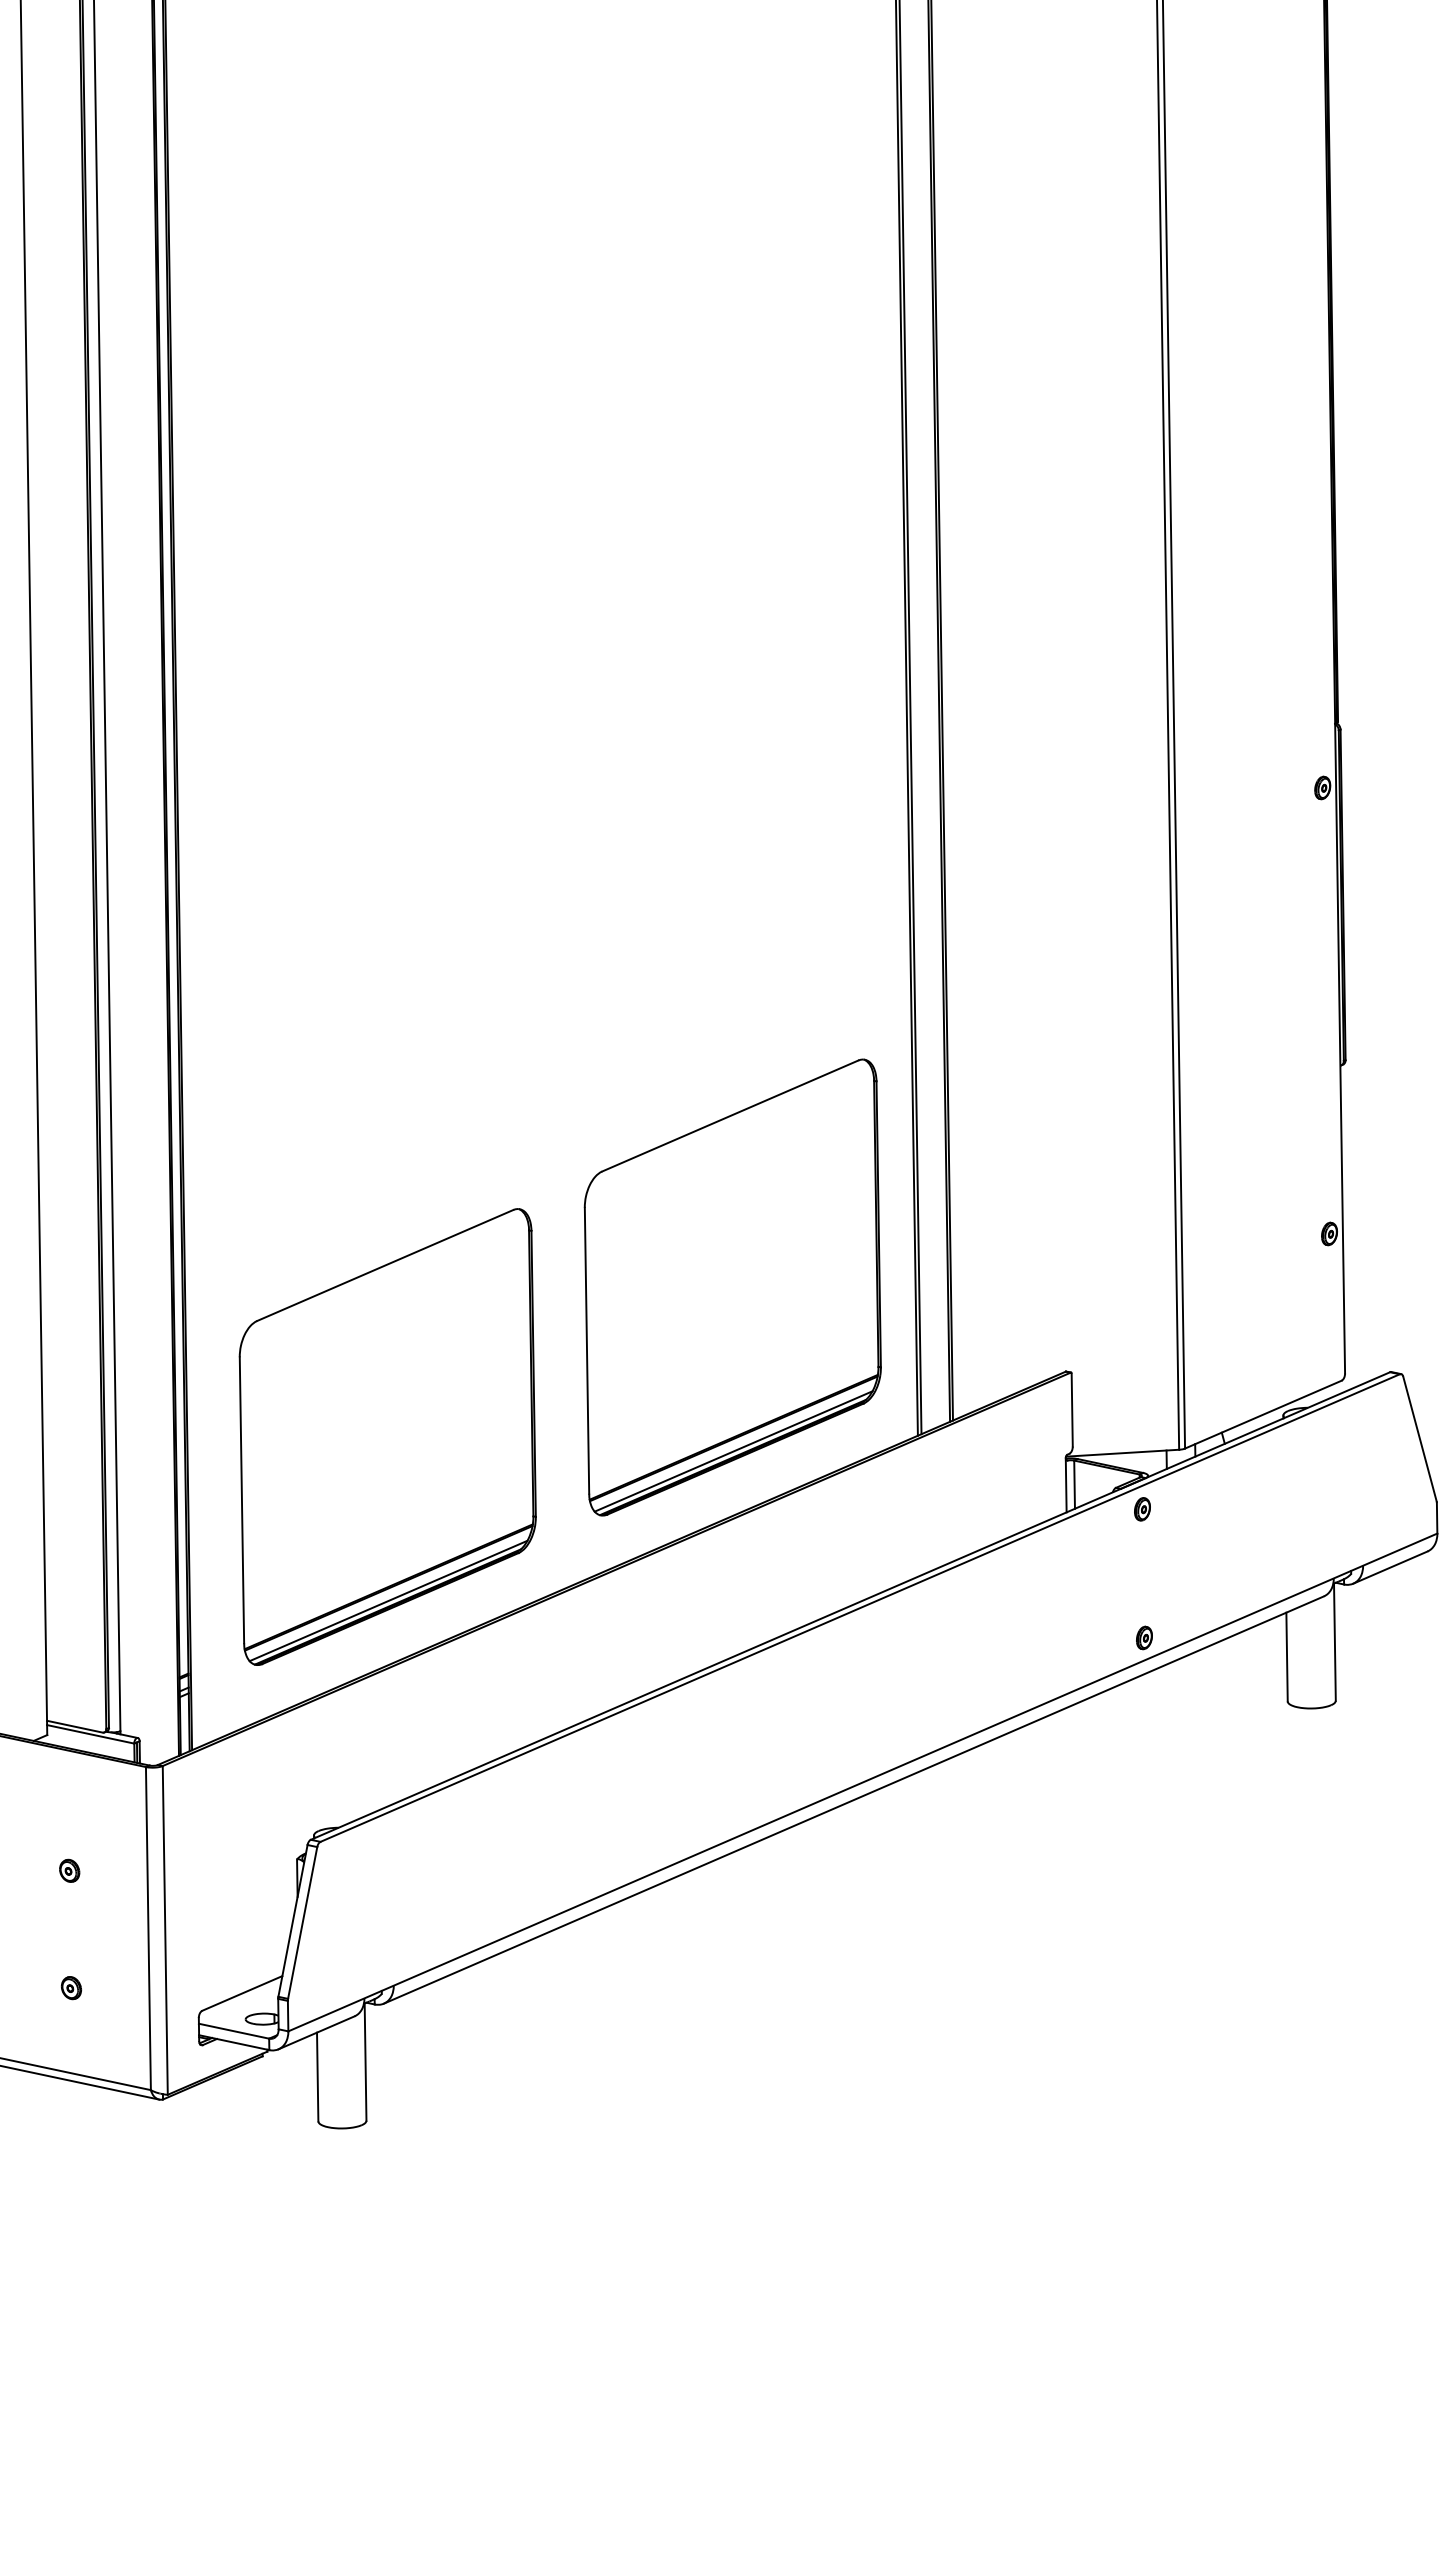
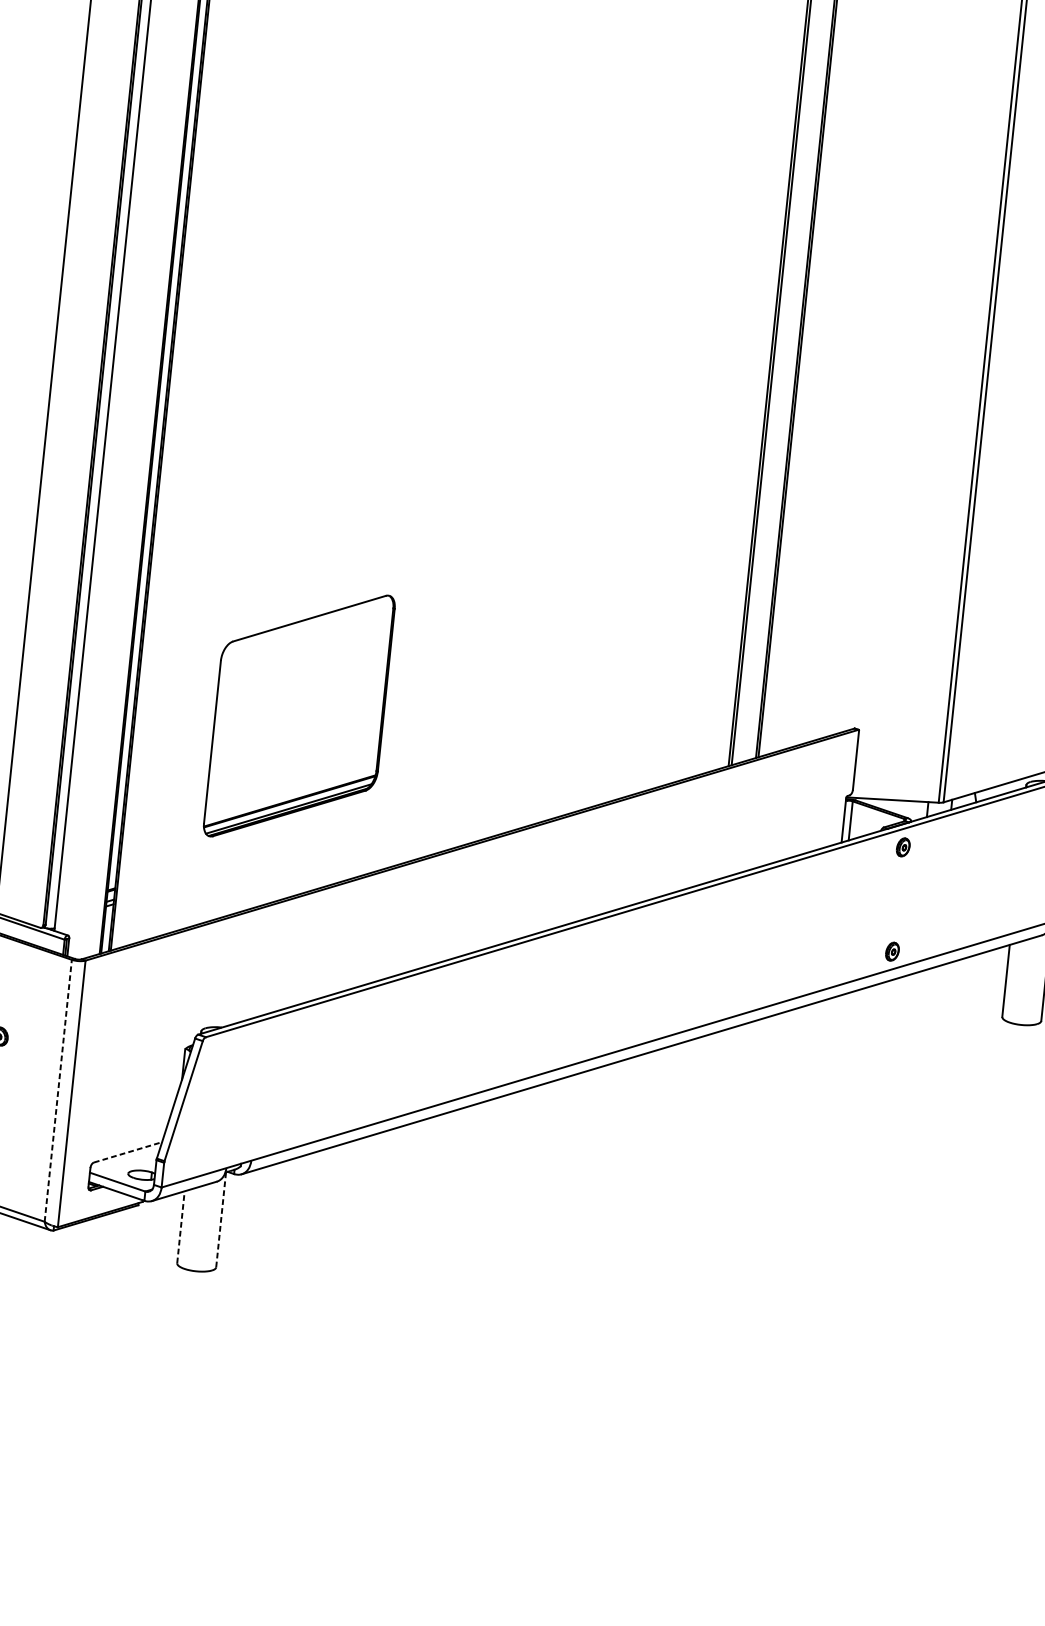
part: (732, 1287) -> (592, 628), removed
part: (387, 1436) -> (299, 715), size x0.7
line: (148, 1928) -> (58, 1090), solid -> dashed
line: (242, 1993) -> (128, 1152), solid -> dashed
line: (365, 2062) -> (221, 1220), solid -> dashed
line: (317, 2076) -> (180, 1226), solid -> dashed

